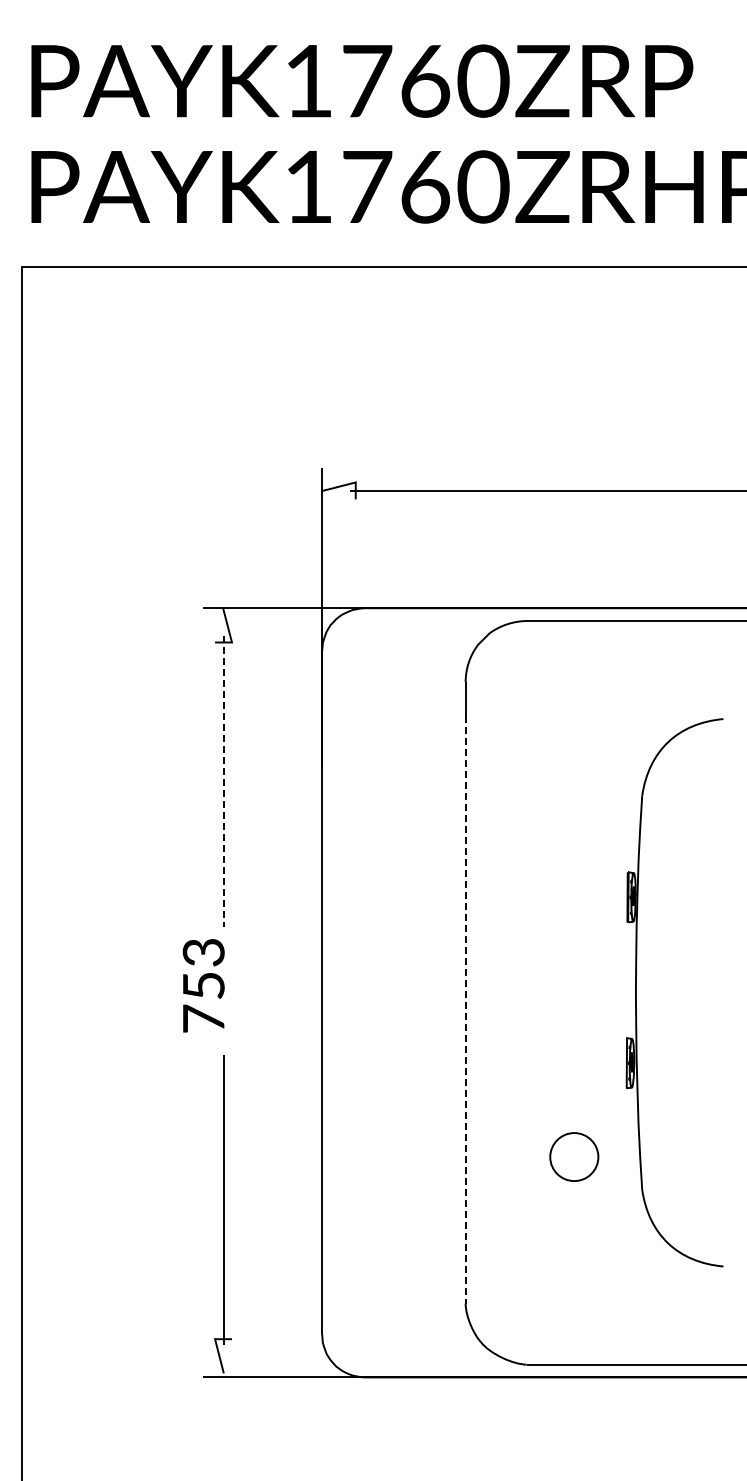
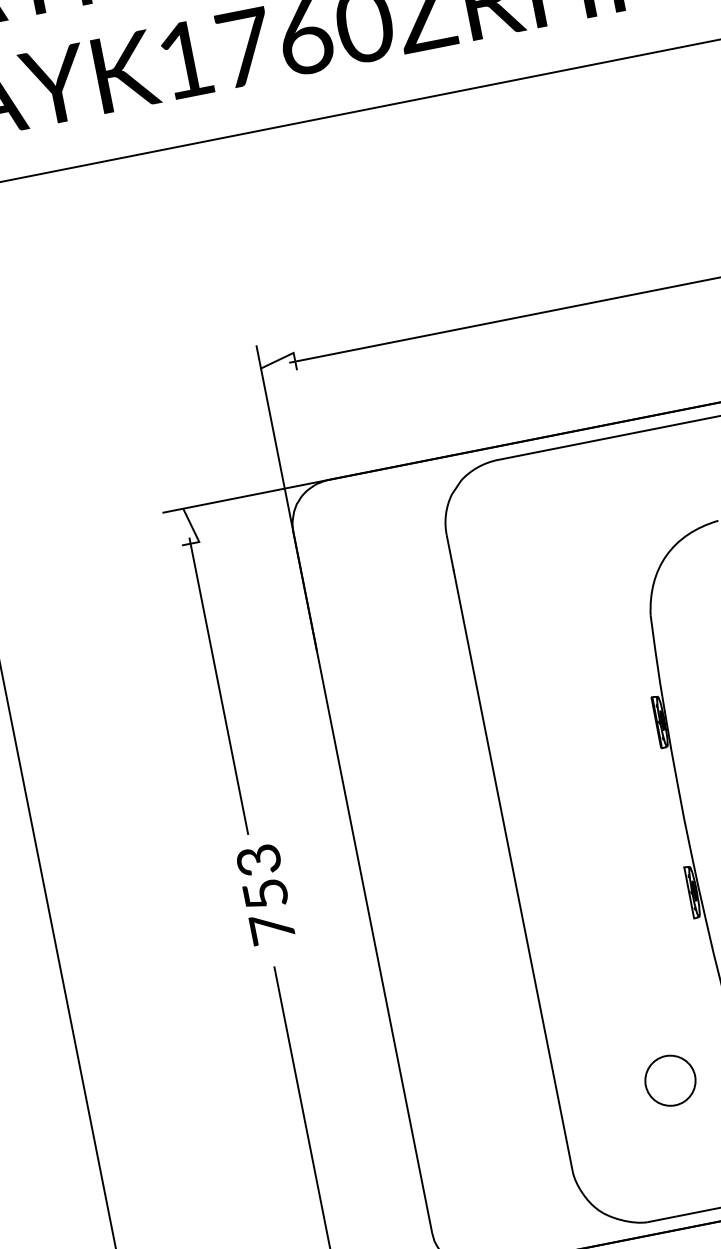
line: (223, 782) -> (218, 687), dashed -> solid
text: (203, 985) -> (265, 894), moved
line: (465, 1010) -> (513, 871), dashed -> solid
part: (574, 1156) -> (670, 1080), moved

